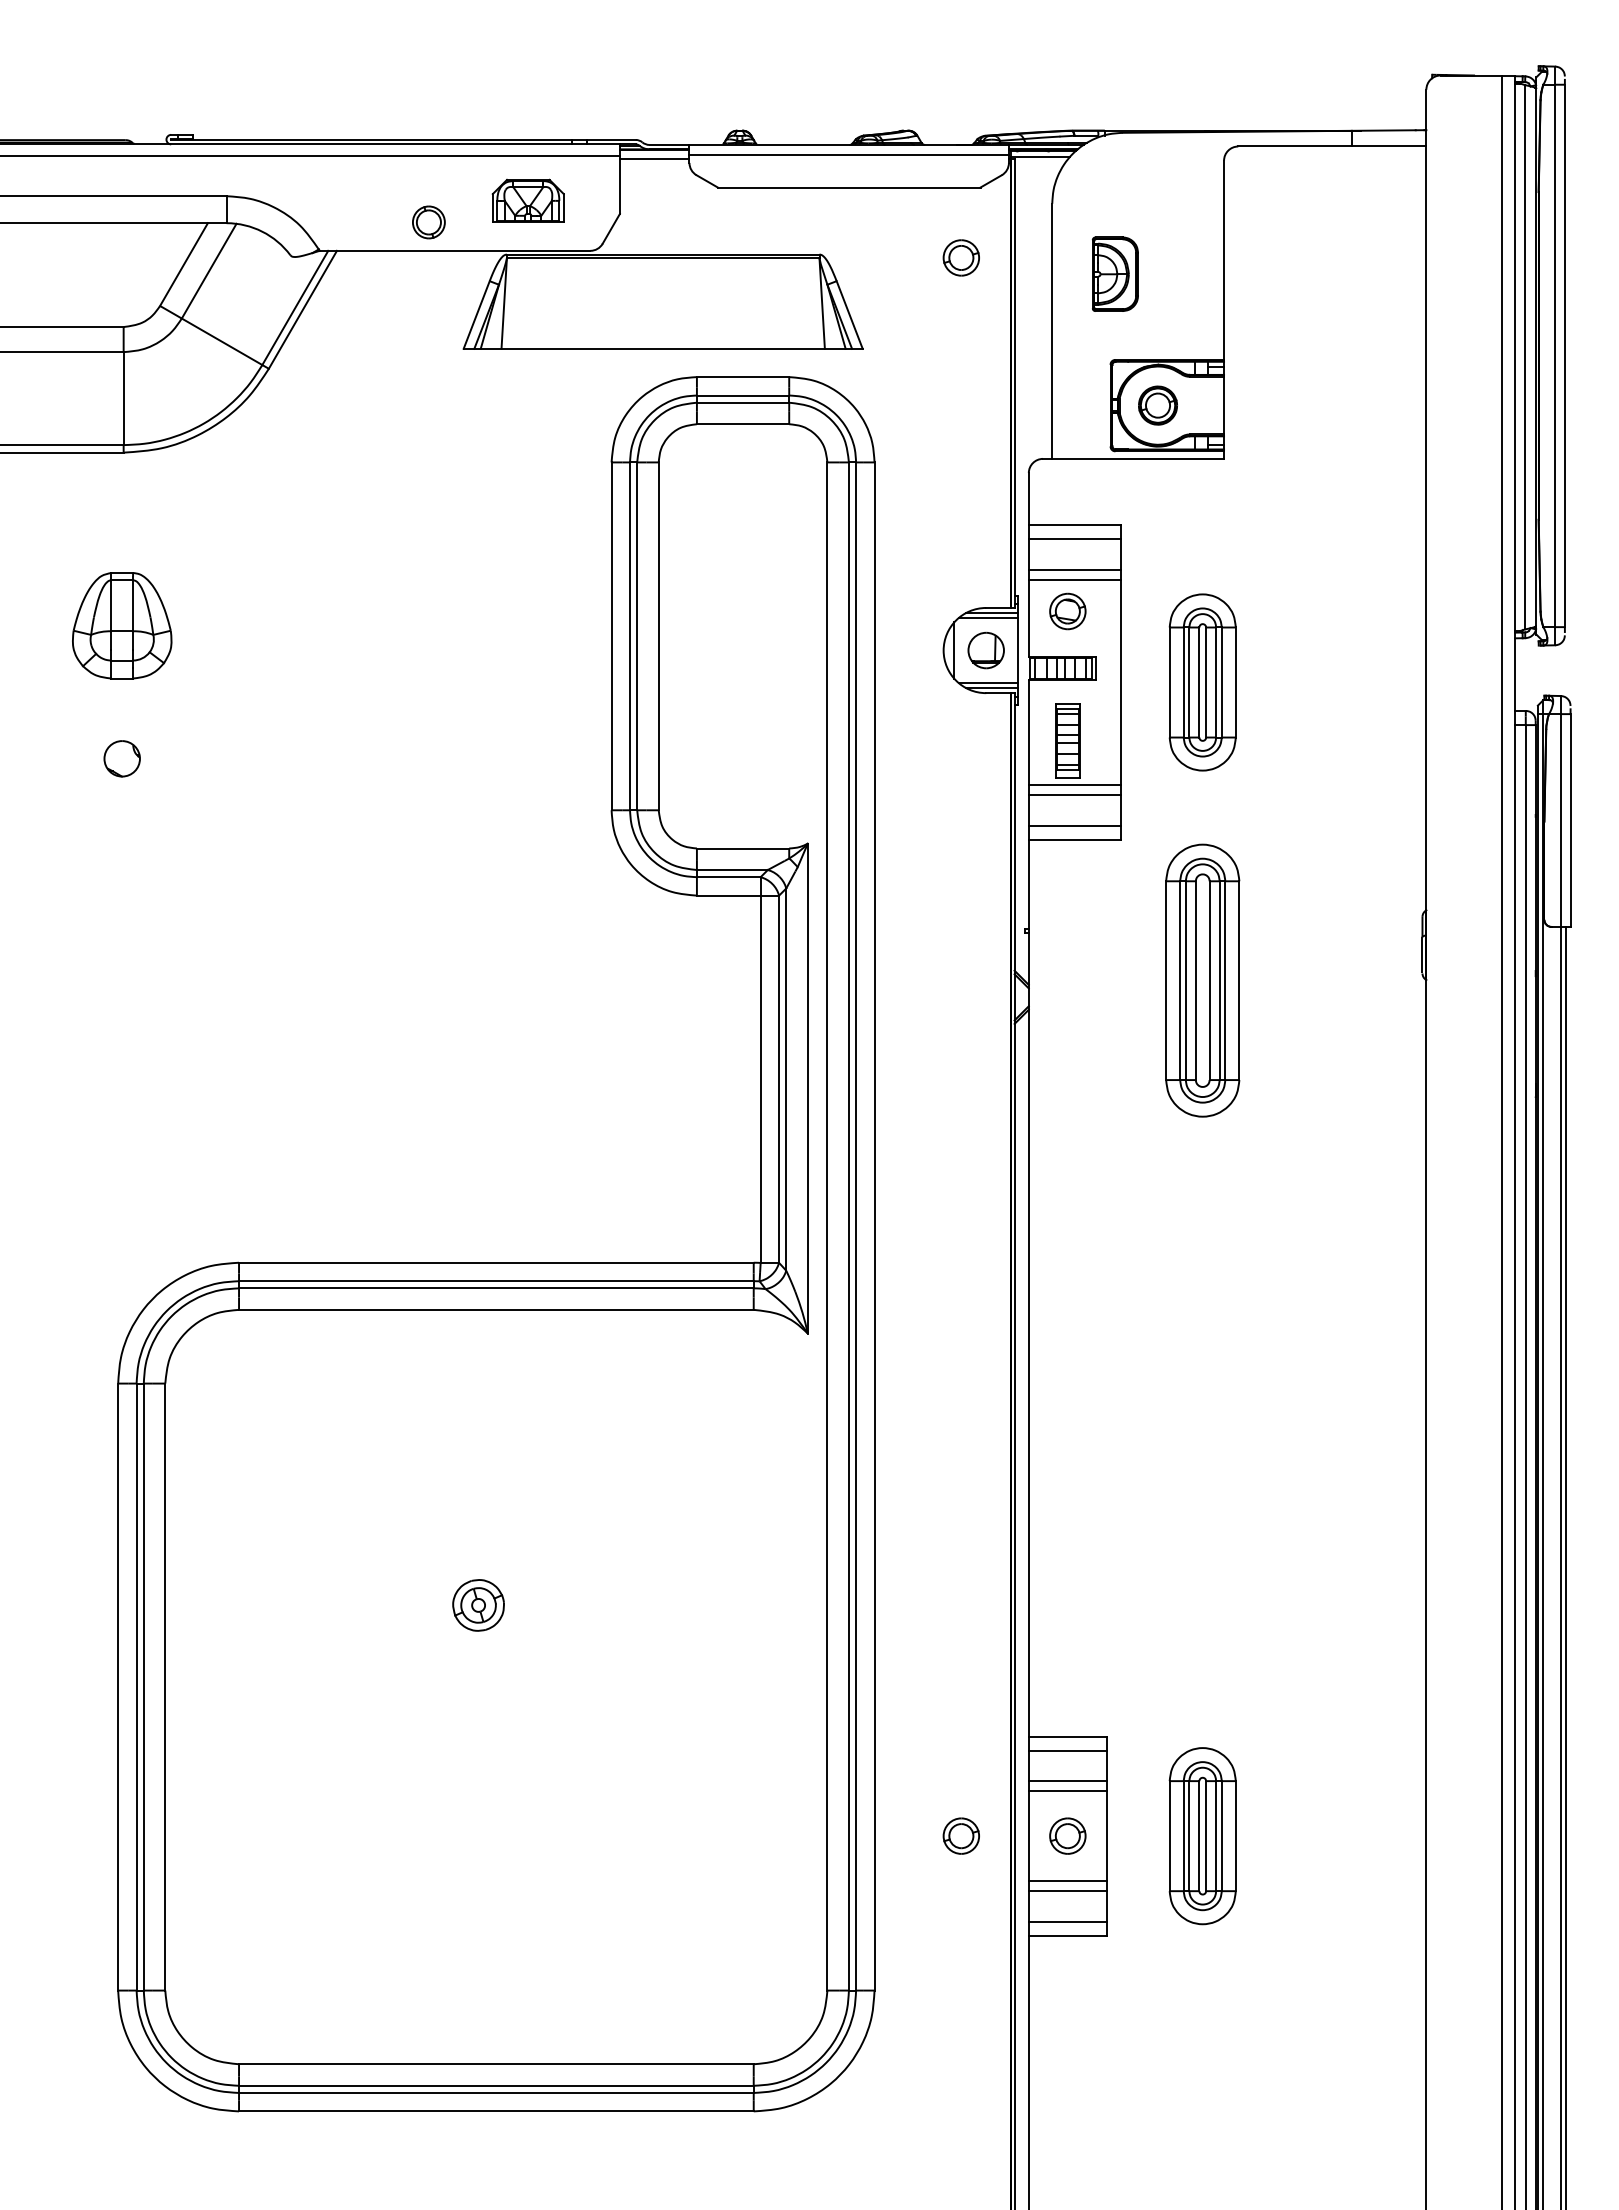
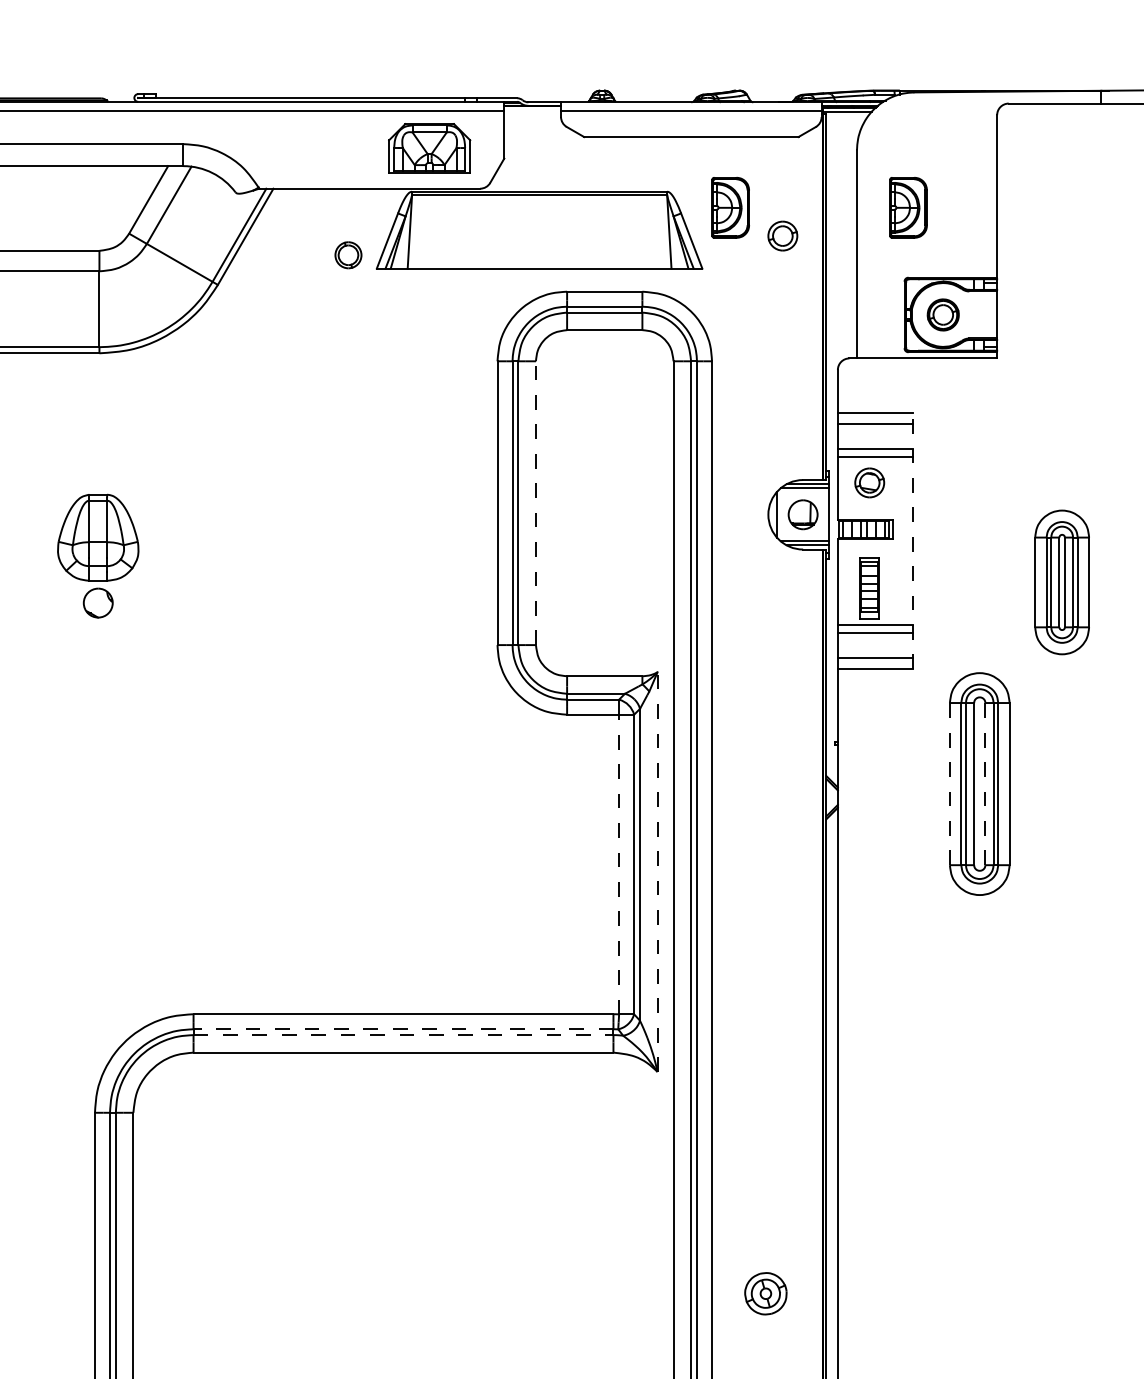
line: (654, 159) -> (532, 114), removed
part: (527, 200) -> (428, 147), size x1.4
part: (428, 222) -> (348, 255), moved
part: (960, 257) -> (782, 235), moved
part: (897, 273) -> (730, 207), added
part: (122, 625) -> (98, 537), moved
line: (658, 636) -> (535, 503), solid -> dashed
line: (1121, 682) -> (913, 540), solid -> dashed
part: (1202, 682) -> (1061, 582), moved
line: (1166, 980) -> (950, 783), solid -> dashed
line: (1209, 980) -> (985, 783), solid -> dashed
line: (760, 1079) -> (618, 864), solid -> dashed
line: (807, 1088) -> (657, 872), solid -> dashed
line: (495, 1281) -> (402, 1029), solid -> dashed
line: (496, 1288) -> (403, 1035), solid -> dashed
part: (478, 1605) -> (765, 1293), moved

